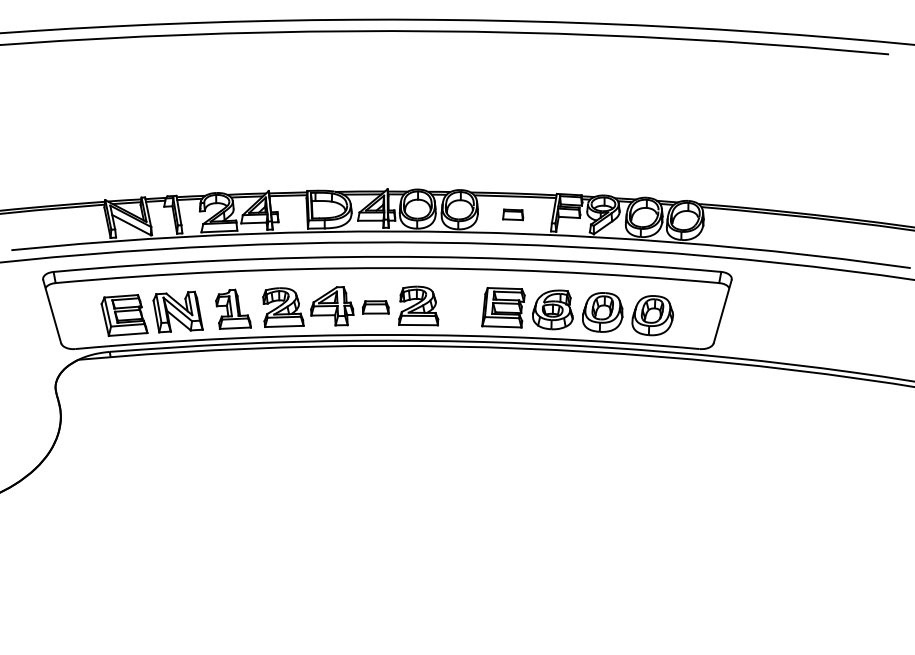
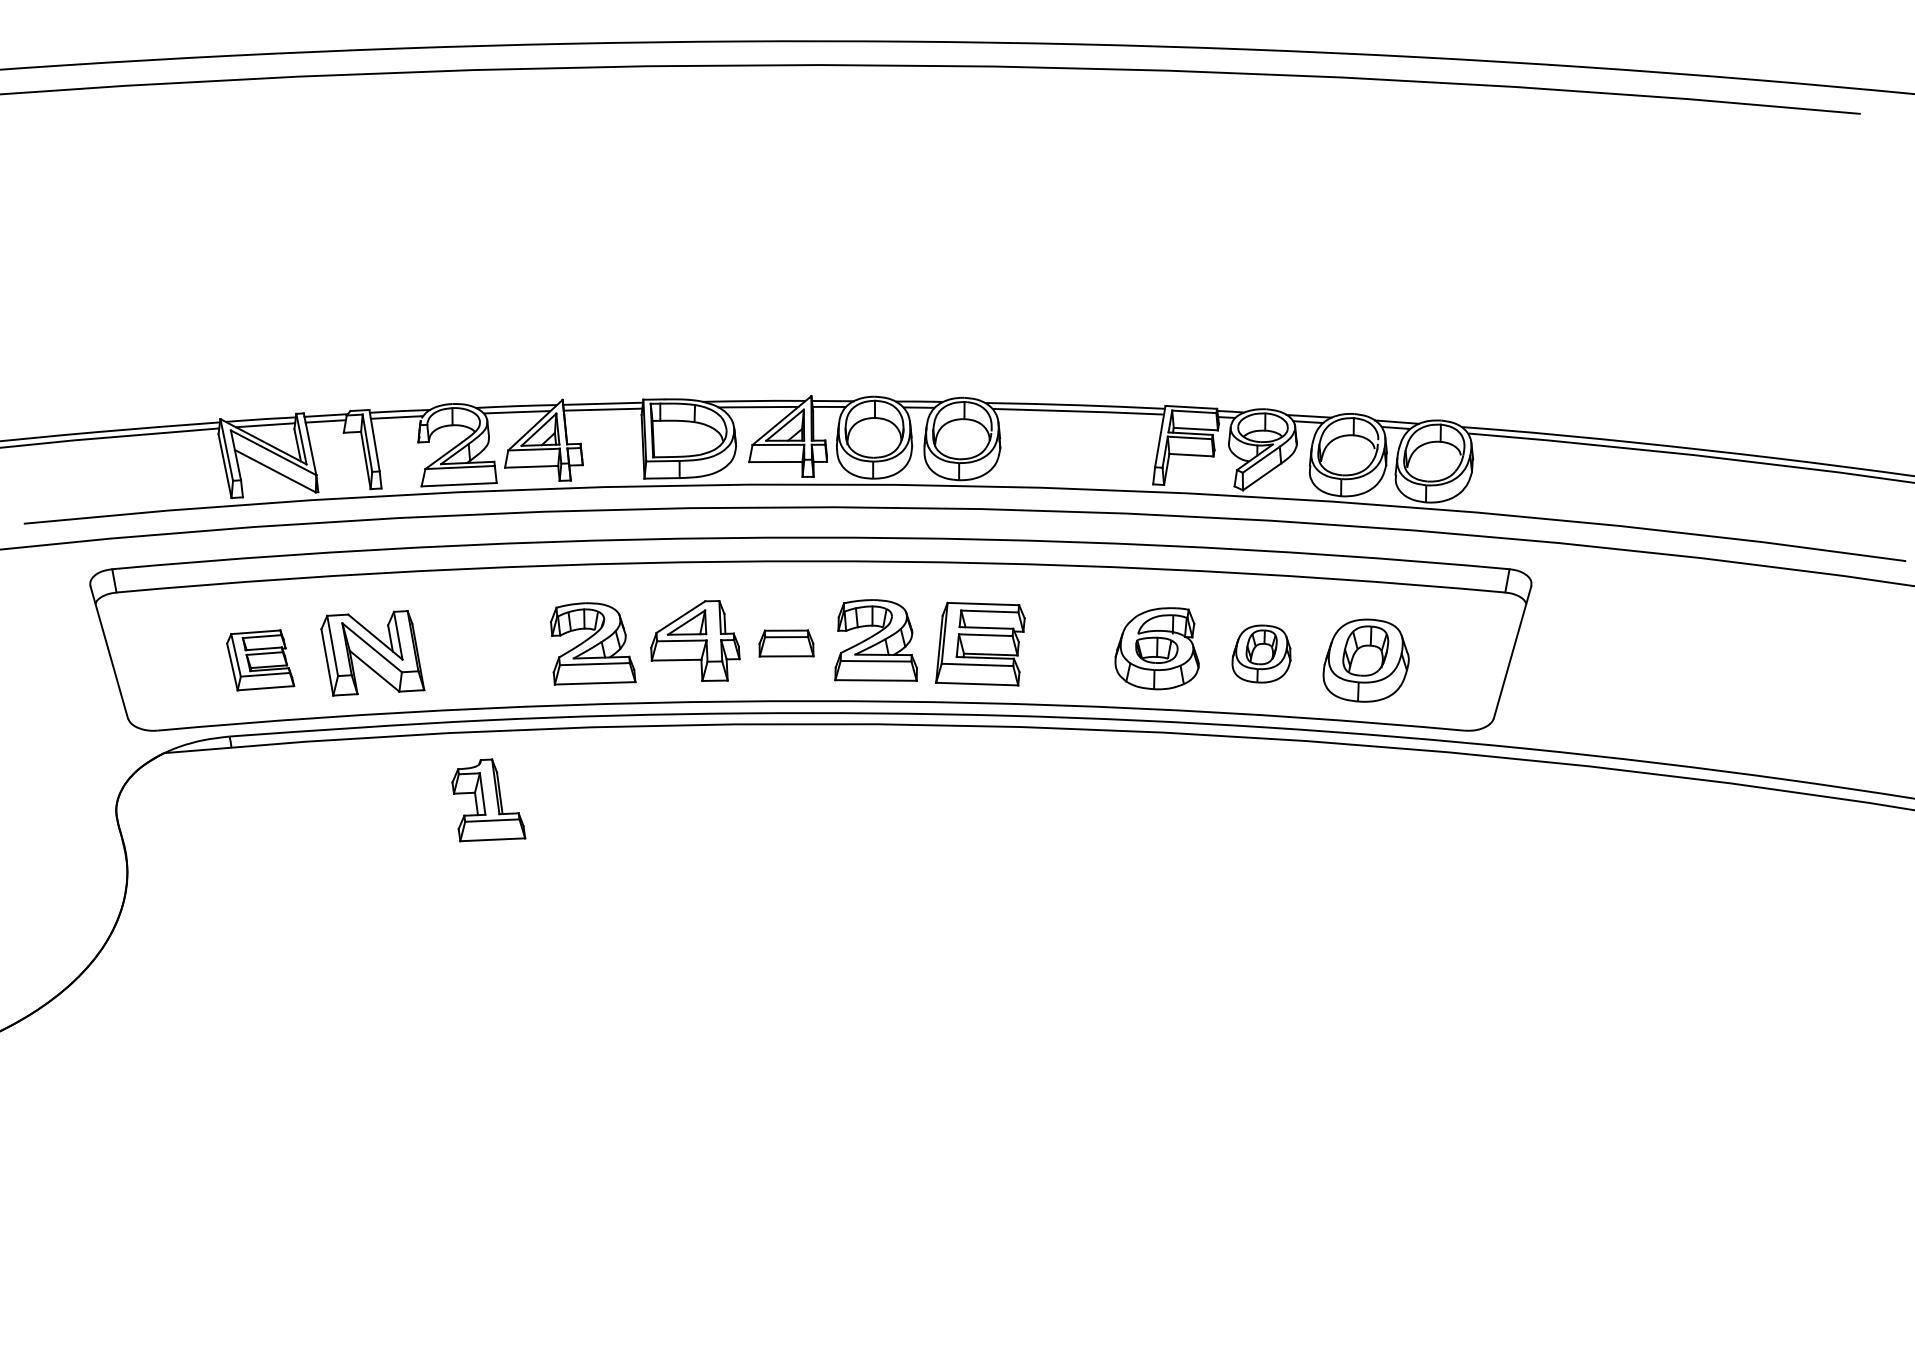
part: (513, 214) -> (1074, 449), removed
part: (503, 307) -> (980, 643), moved
part: (233, 308) -> (488, 798), moved
part: (602, 312) -> (1260, 654), size x0.7
part: (124, 315) -> (260, 660), size x0.7

